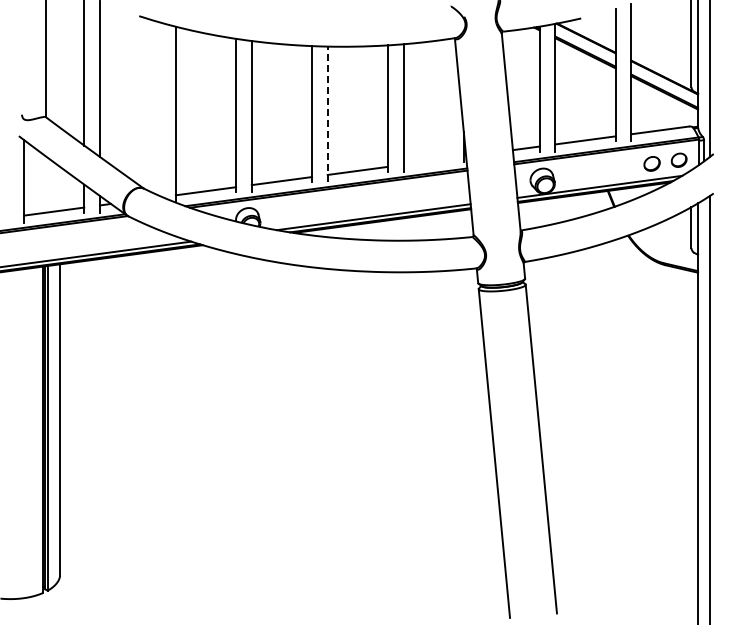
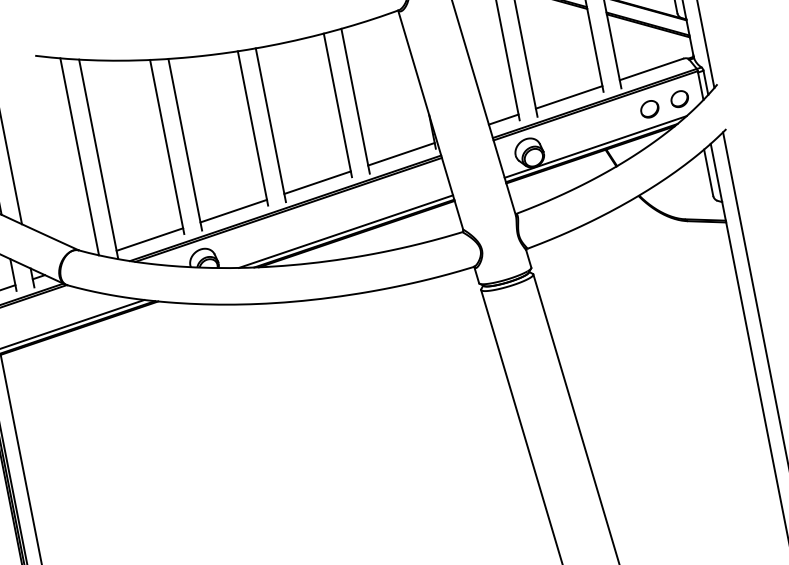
line: (160, 109) -> (80, 156), added
line: (327, 114) -> (270, 125), dashed -> solid
line: (433, 160) -> (401, 154), added

